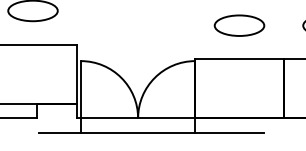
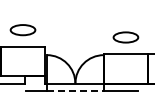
line: (138, 132) -> (75, 90), solid -> dashed

